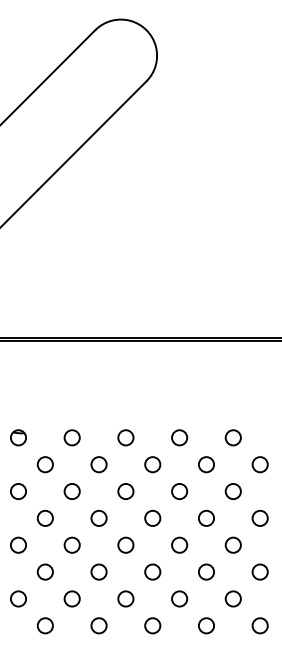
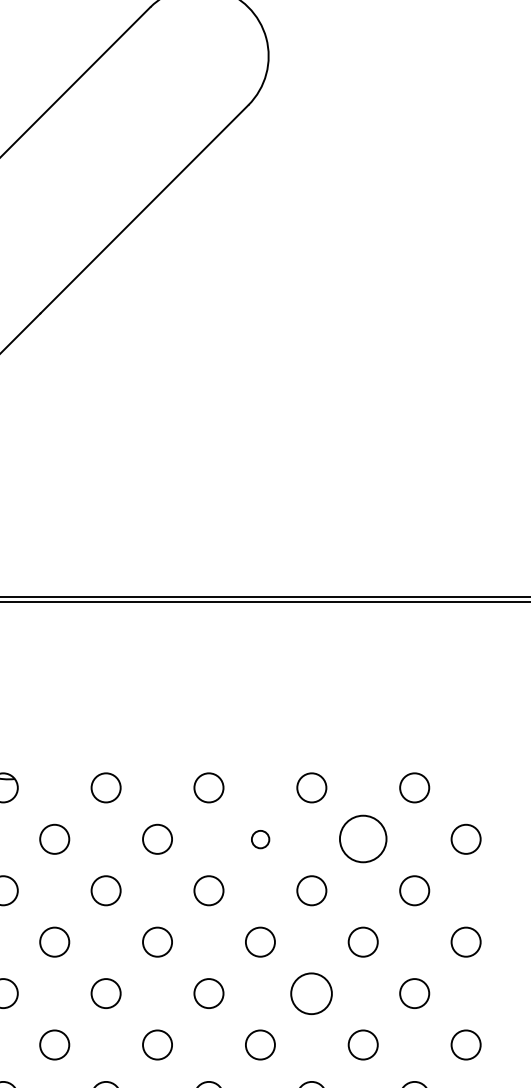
circle: (152, 464) -> (259, 838), size x0.6
circle: (206, 464) -> (363, 838), size x1.6
circle: (179, 544) -> (311, 992), size x1.4

